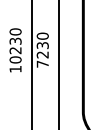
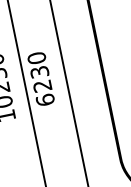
text: (42, 63) -> (44, 99), 7230 -> 6230

